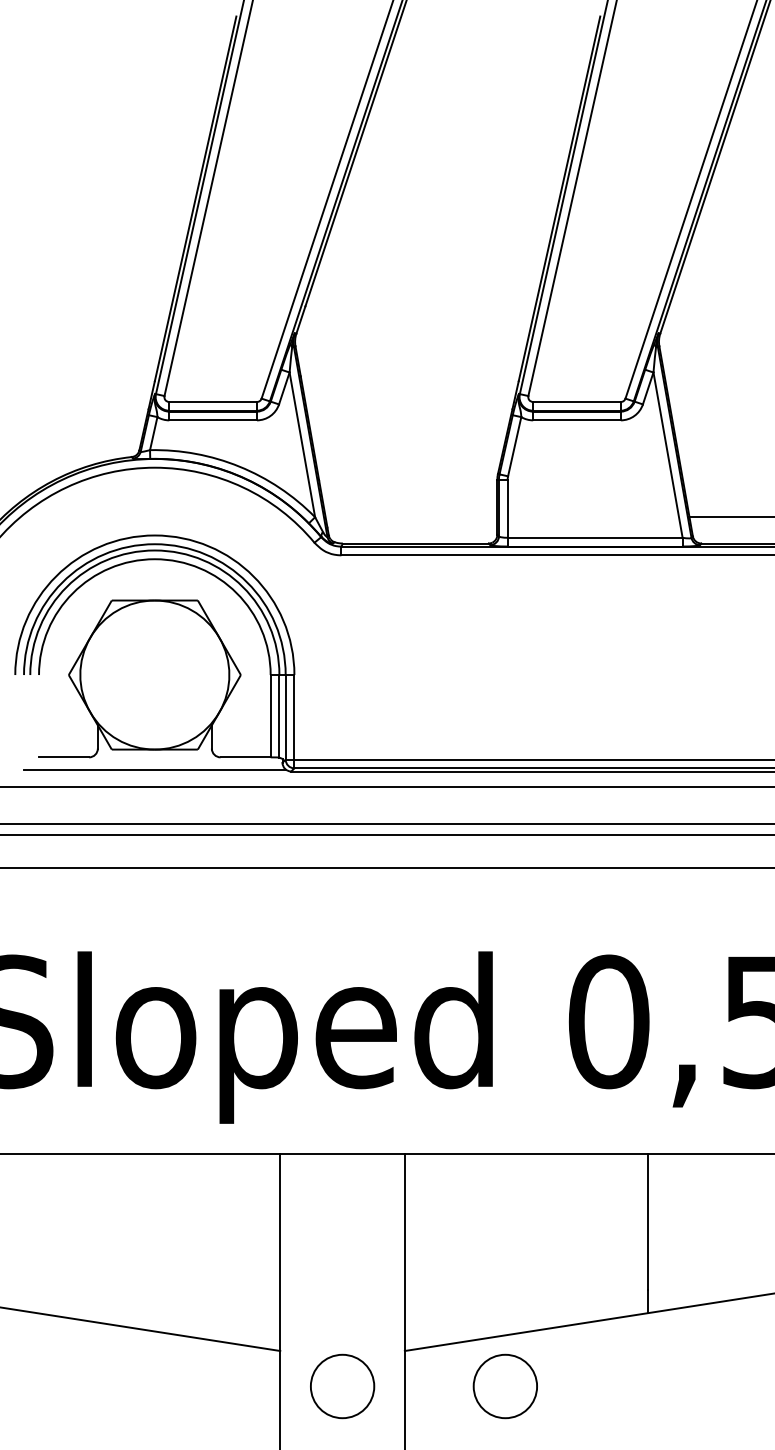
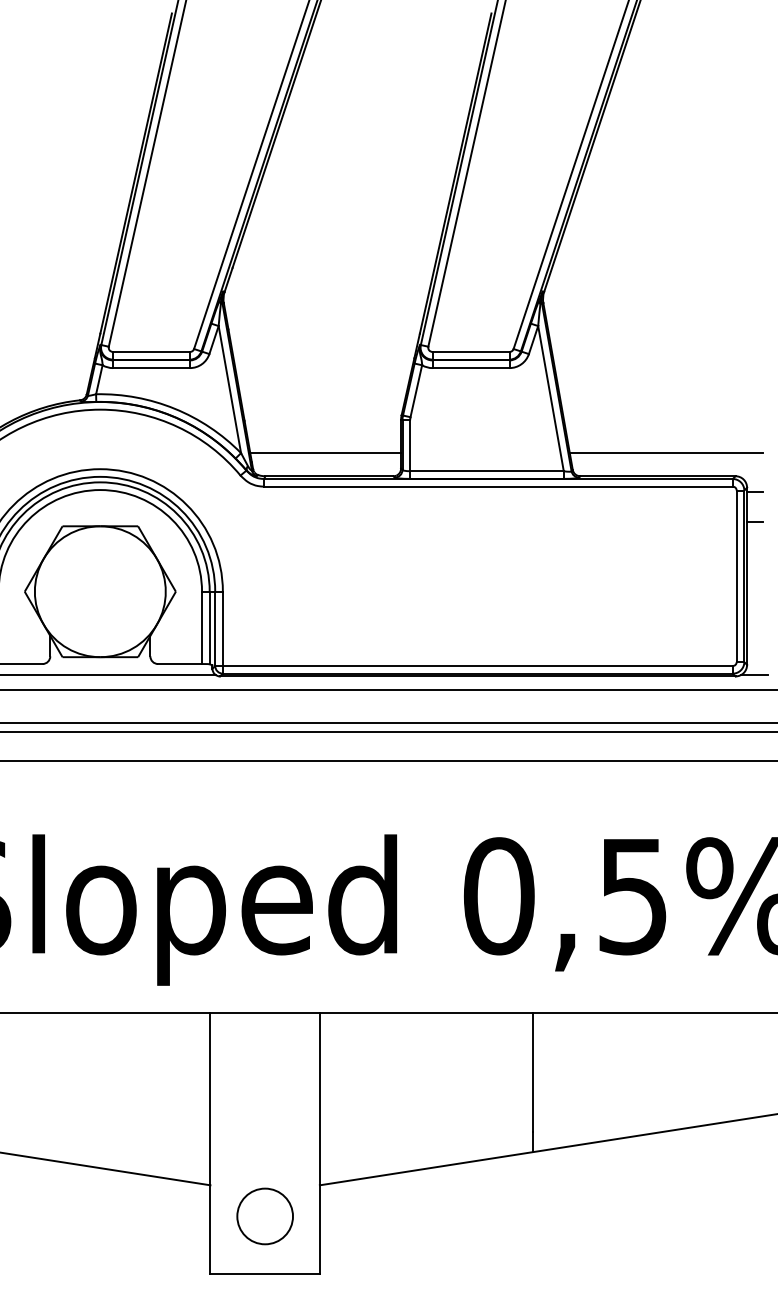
line: (411, 516) -> (325, 452), added
circle: (504, 1386) -> (407, 1216), removed

